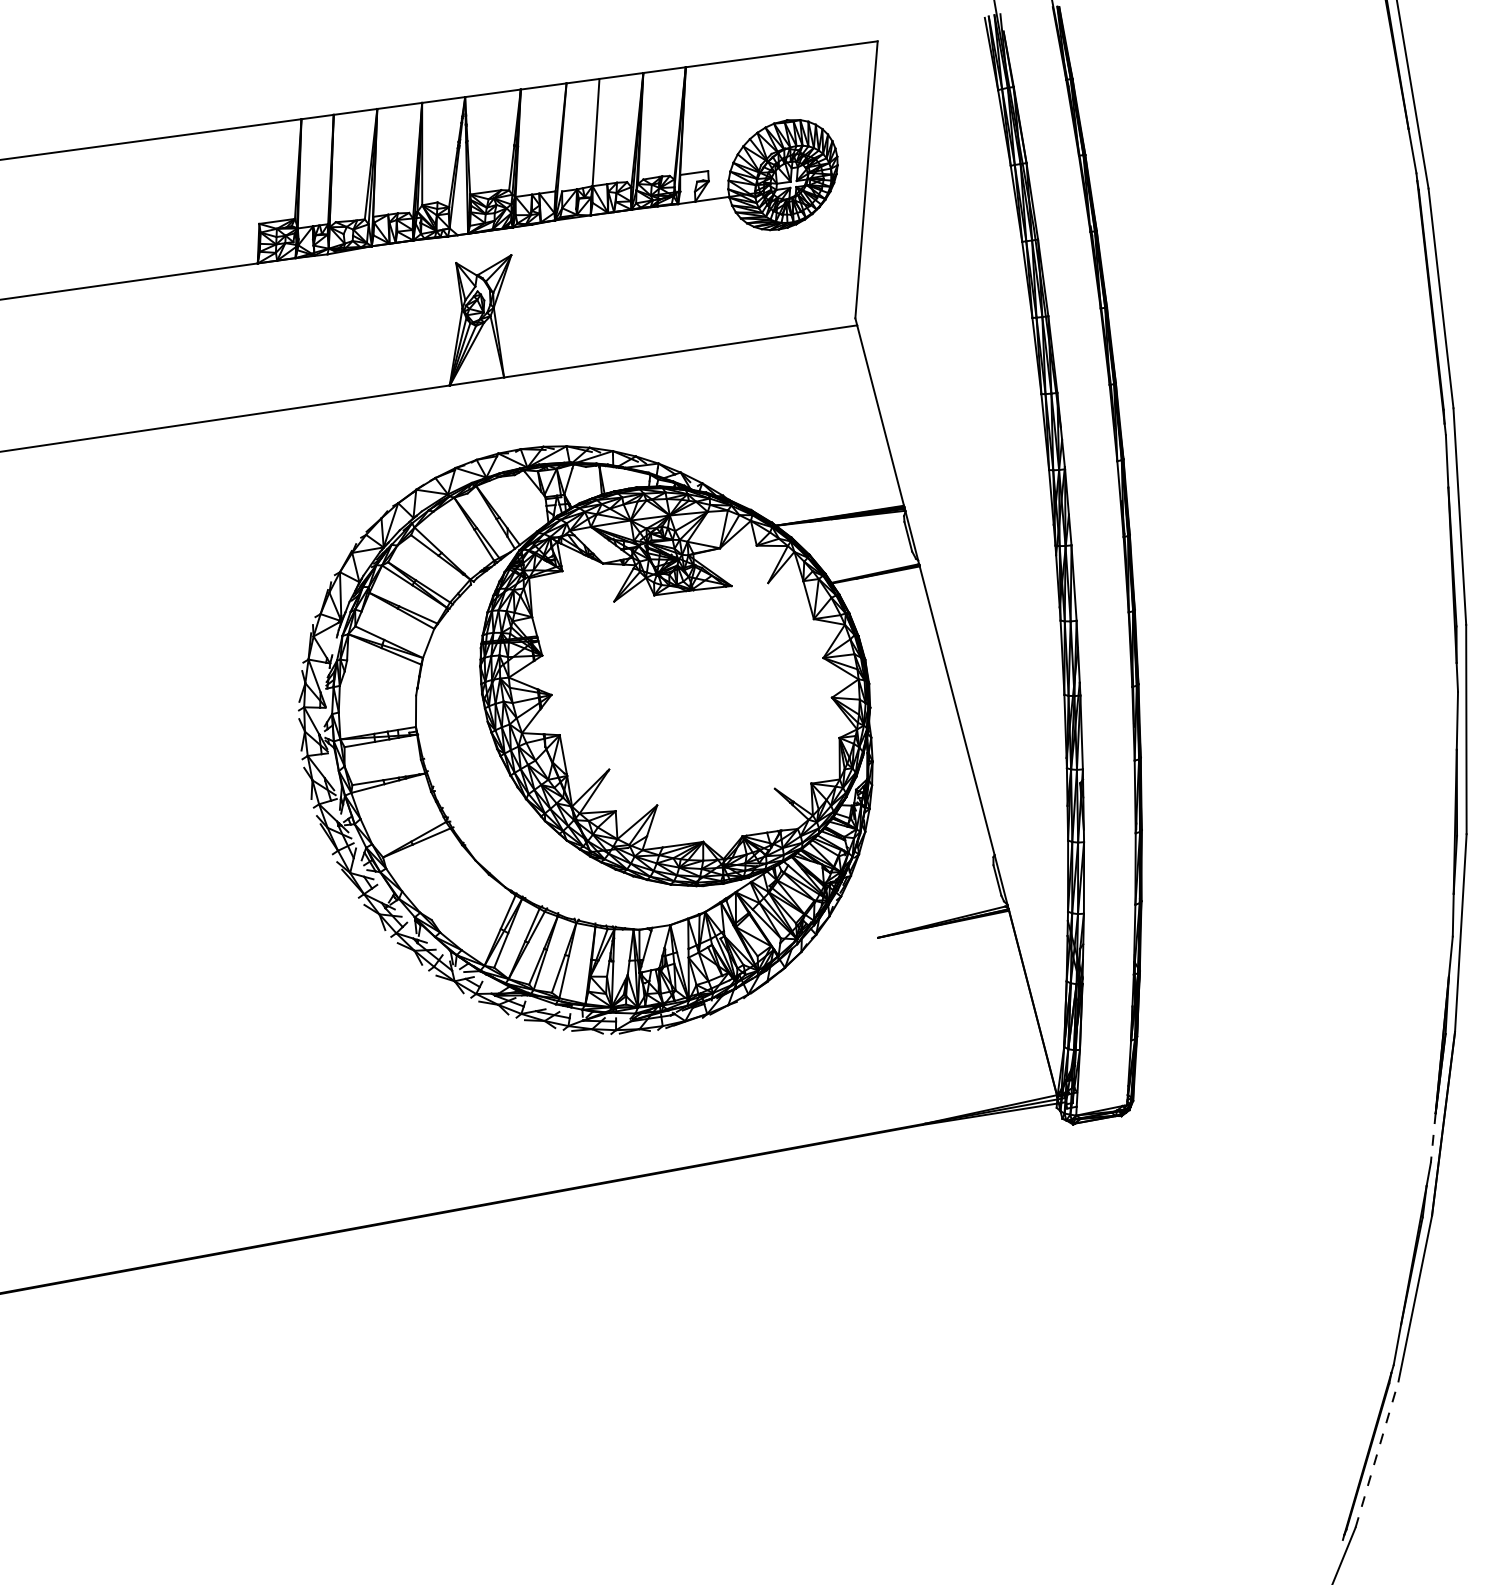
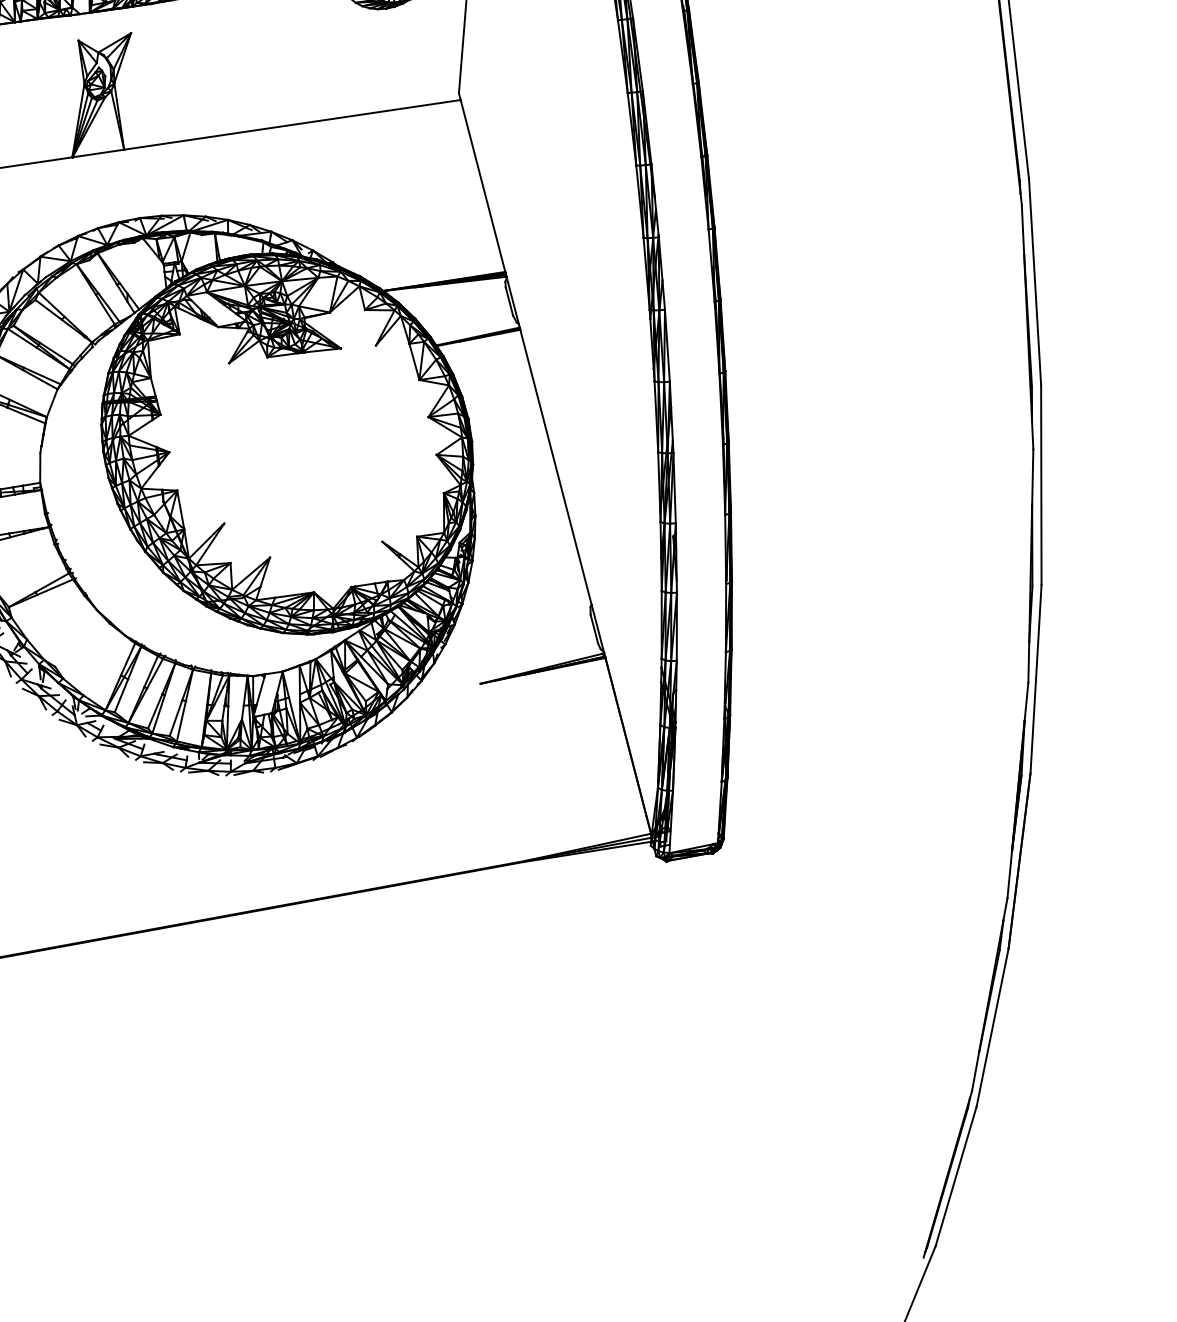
line: (1433, 1137) -> (1009, 874), dashed -> solid
line: (1377, 1454) -> (956, 1176), dashed -> solid

